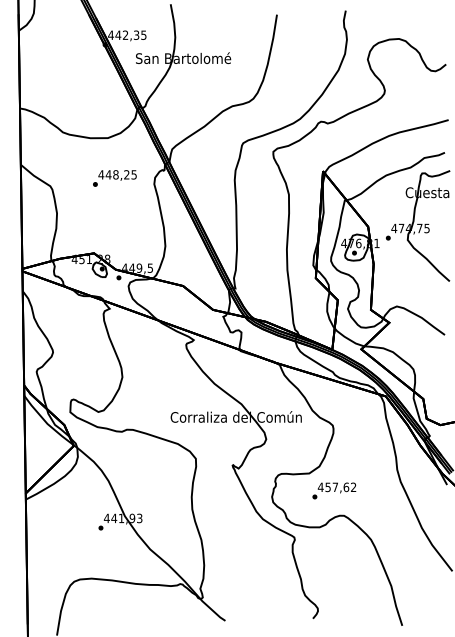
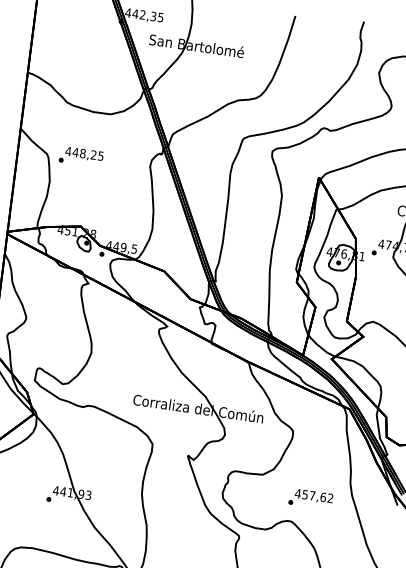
text: (114, 178) -> (80, 156), moved
text: (334, 490) -> (311, 498), moved

